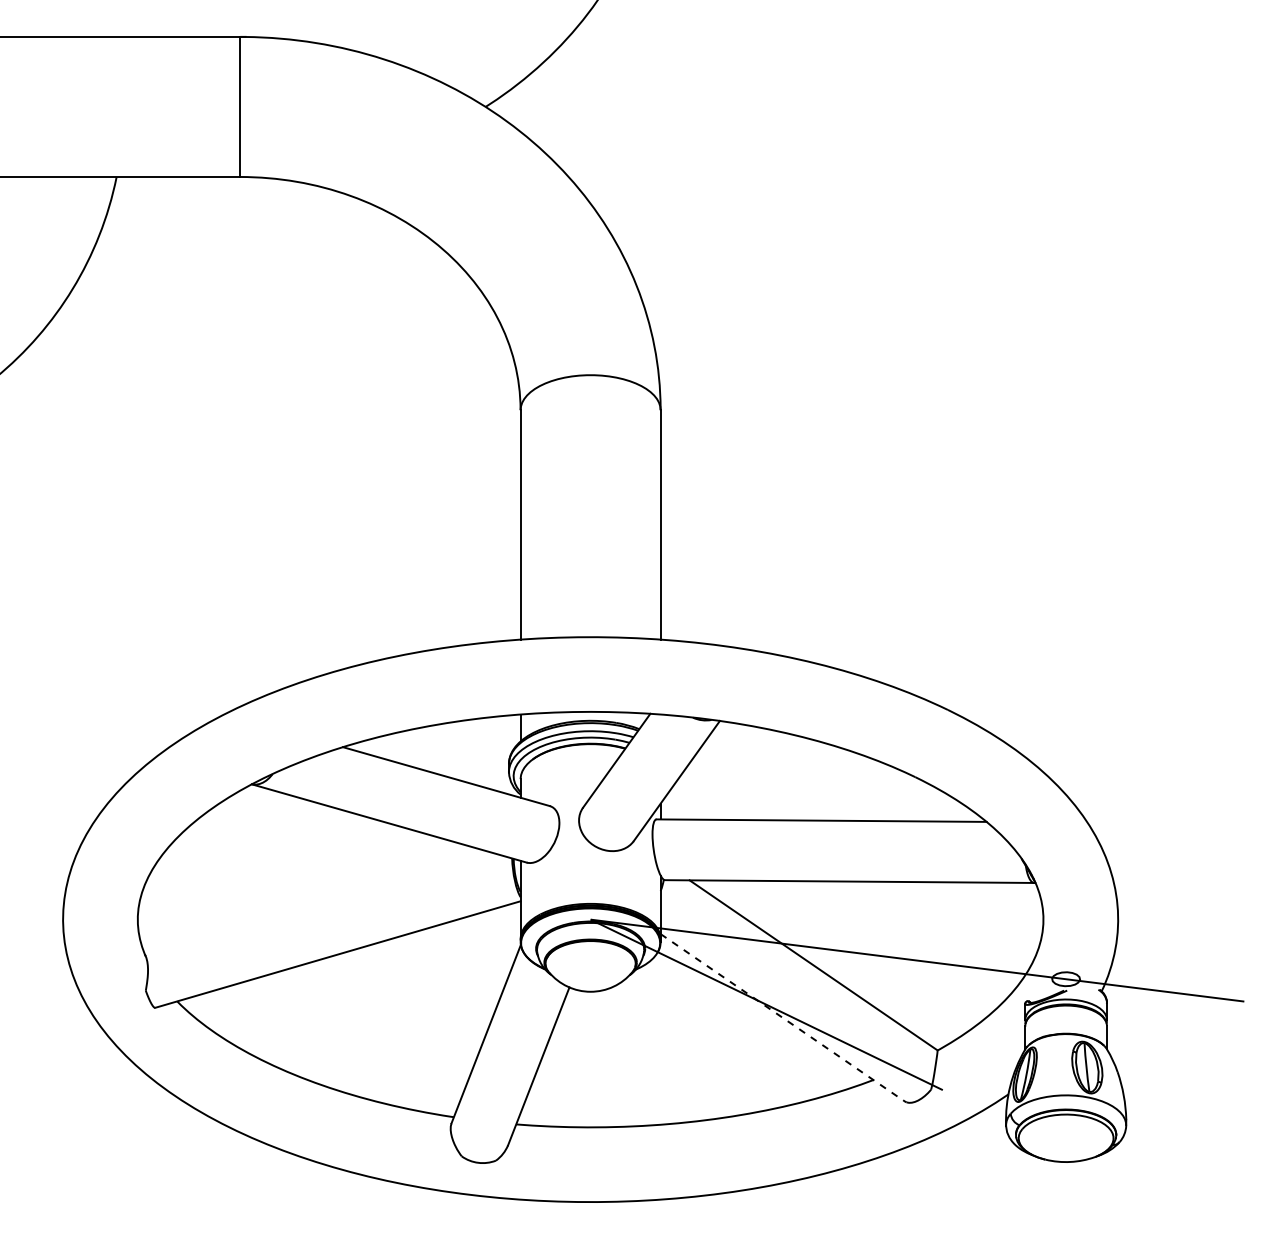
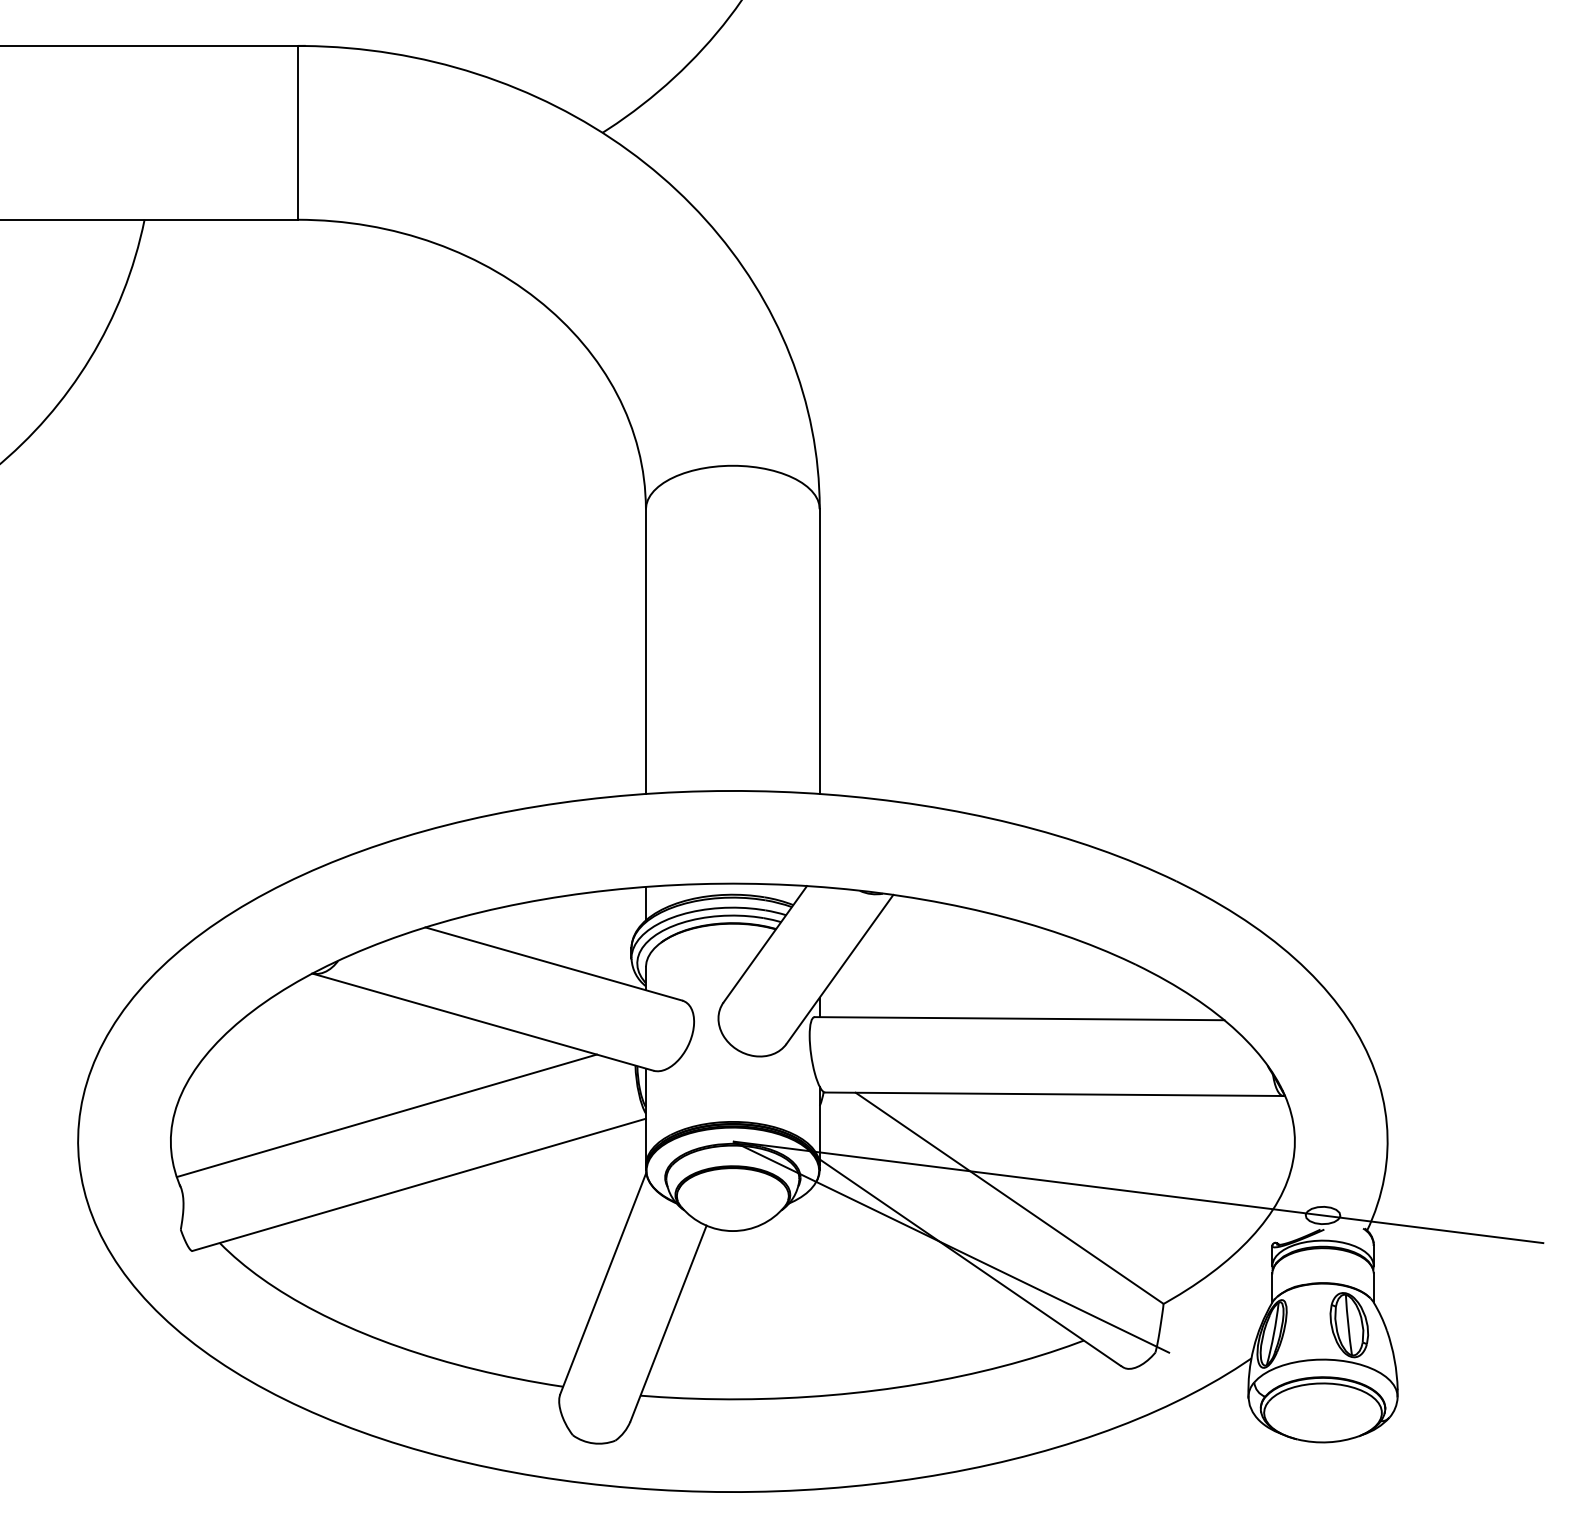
line: (311, 898) -> (386, 1115), added
line: (782, 1017) -> (970, 1262), dashed -> solid

